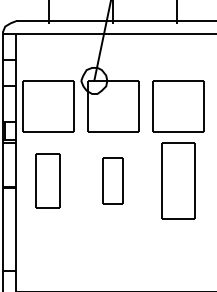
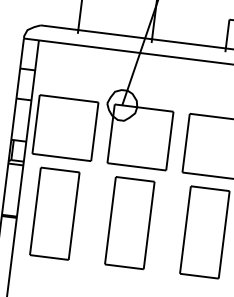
part: (47, 180) -> (54, 213), size x1.43
part: (112, 180) -> (128, 222), size x1.67

